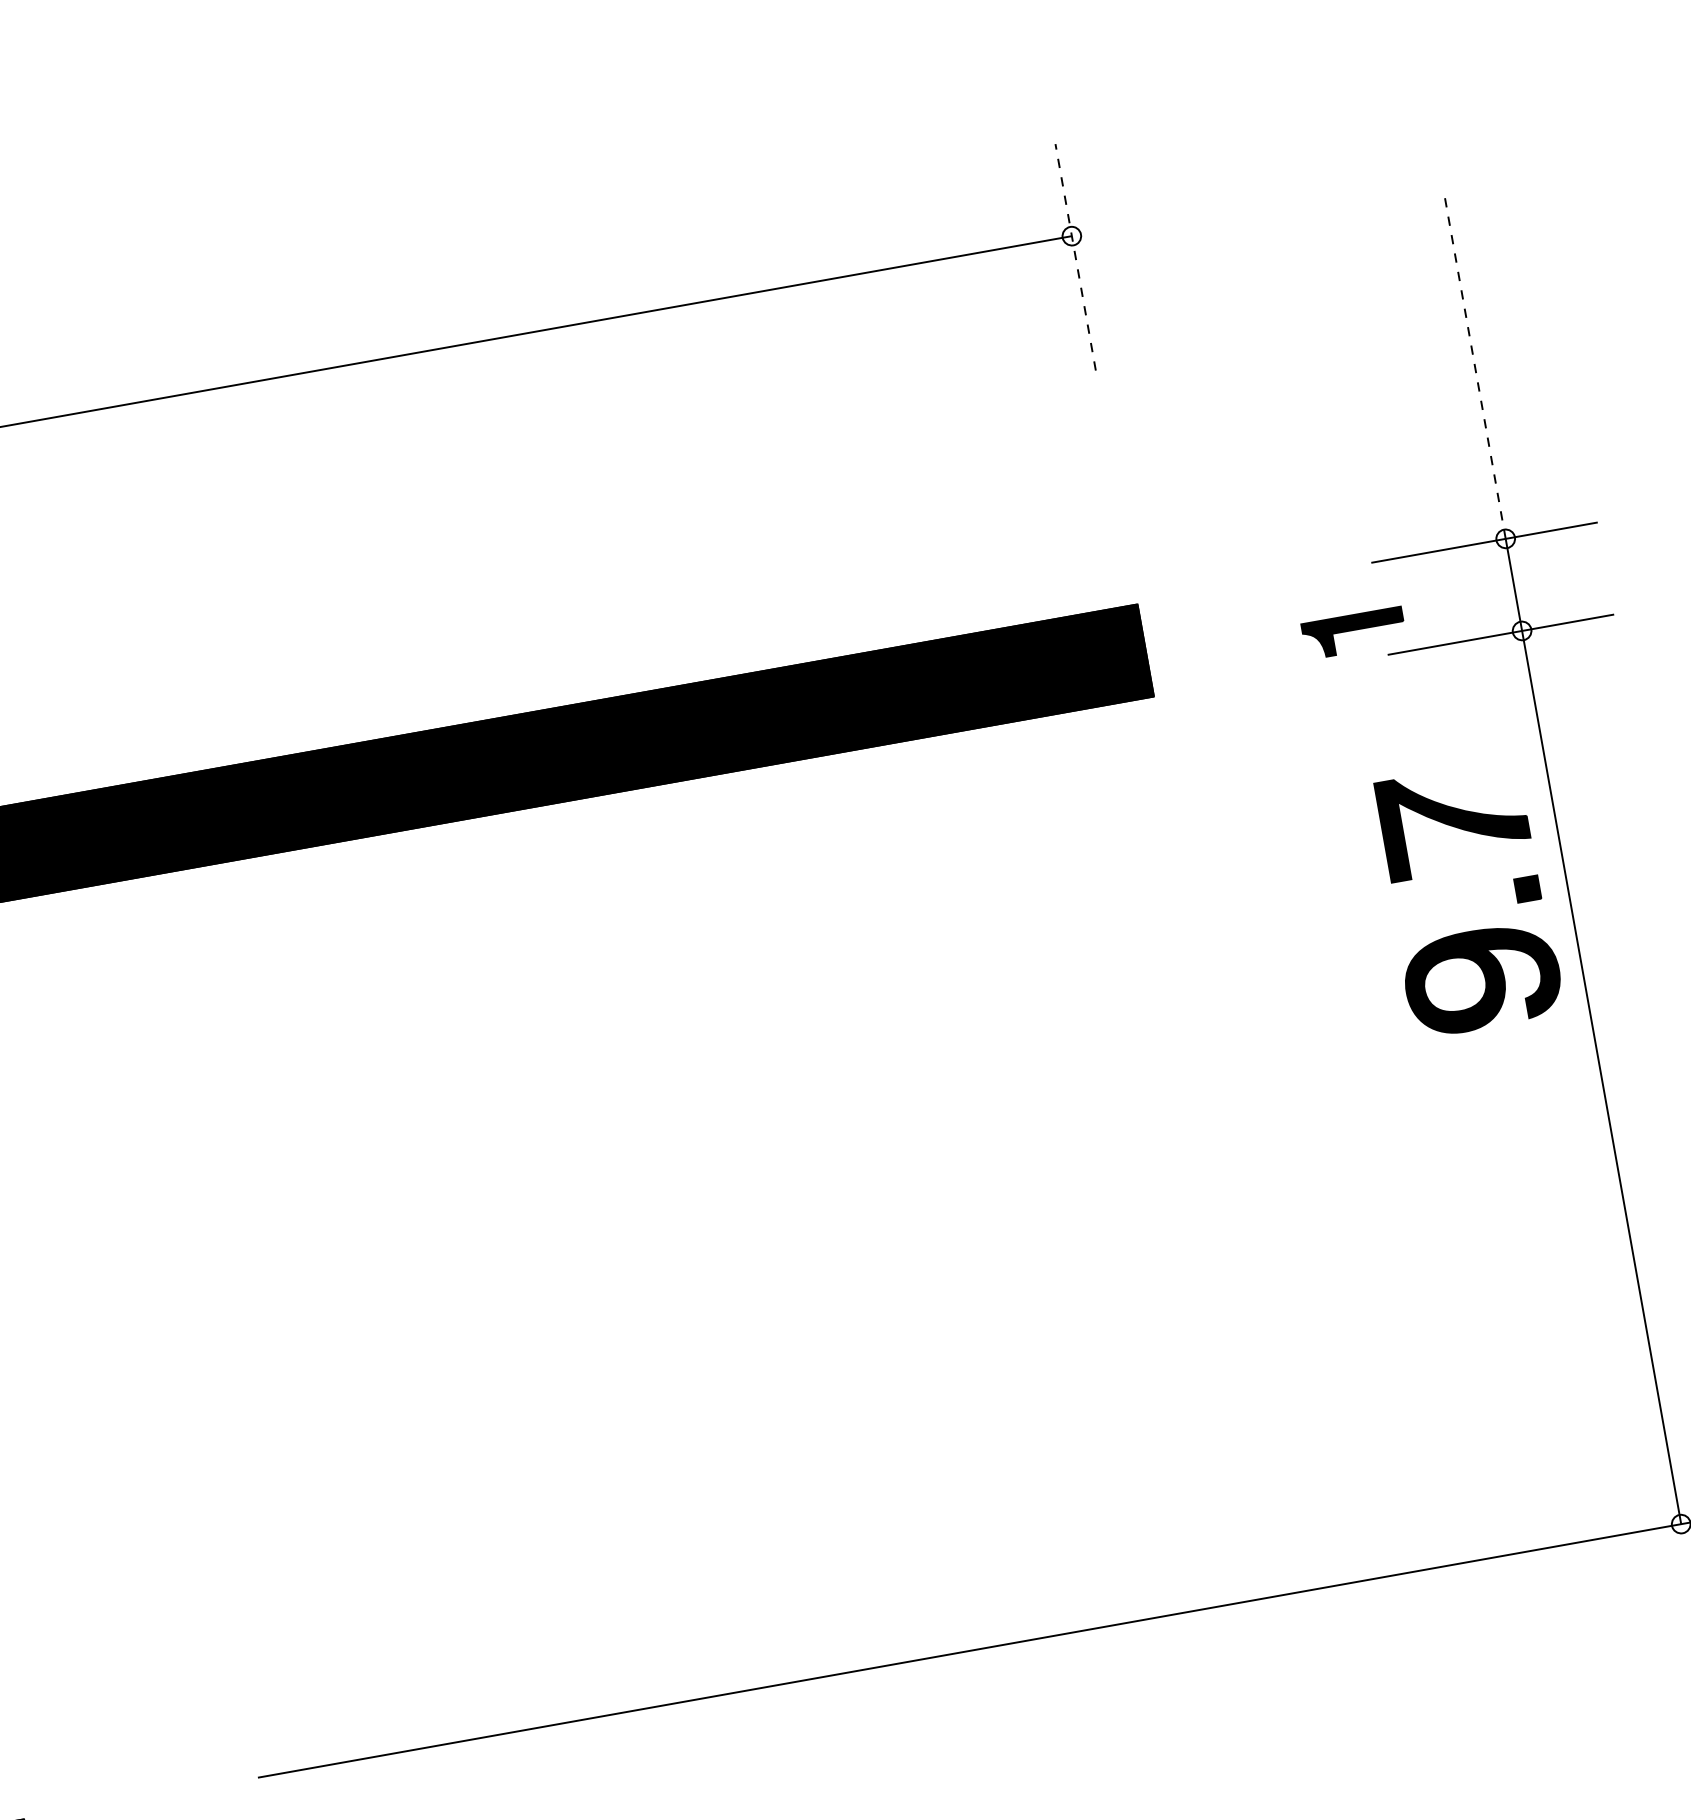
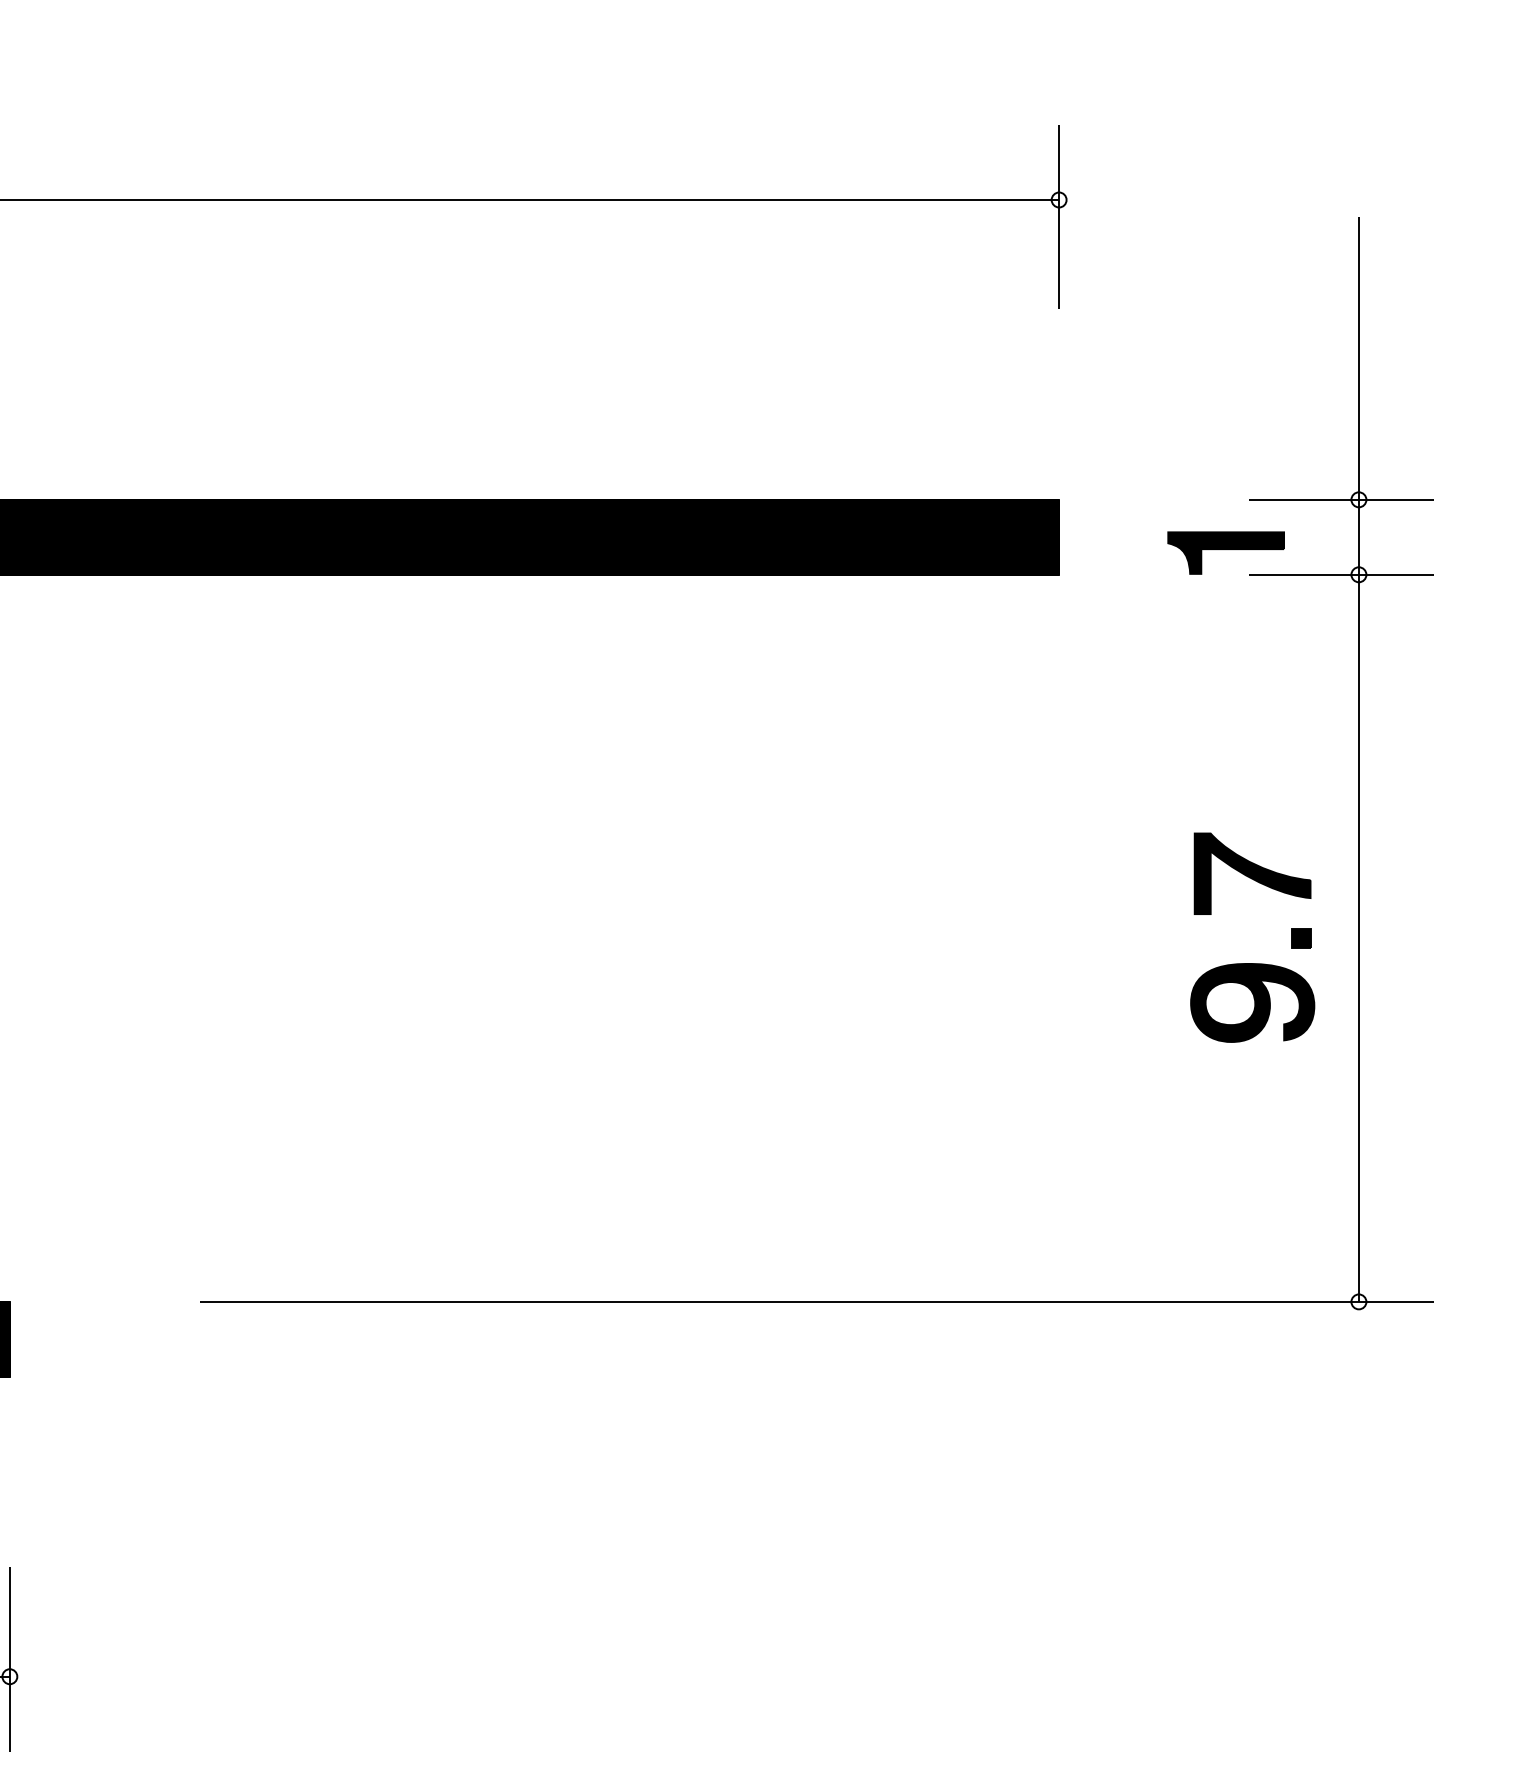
line: (1075, 256) -> (1059, 216), dashed -> solid
line: (1474, 365) -> (1358, 358), dashed -> solid
part: (1353, 632) -> (1225, 552), size x1.43
part: (1473, 930) -> (1252, 963), moved

